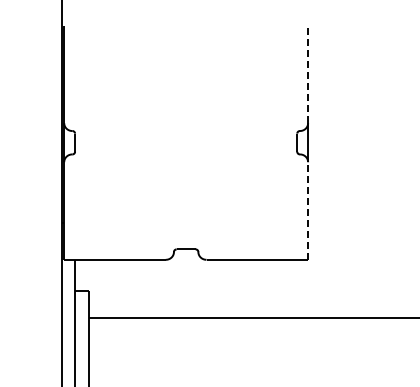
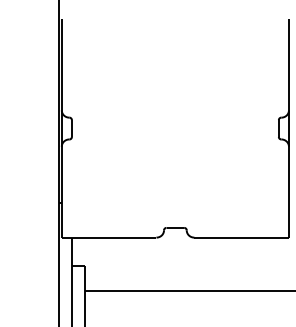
line: (308, 74) -> (289, 65), dashed -> solid
line: (308, 211) -> (289, 192), dashed -> solid

